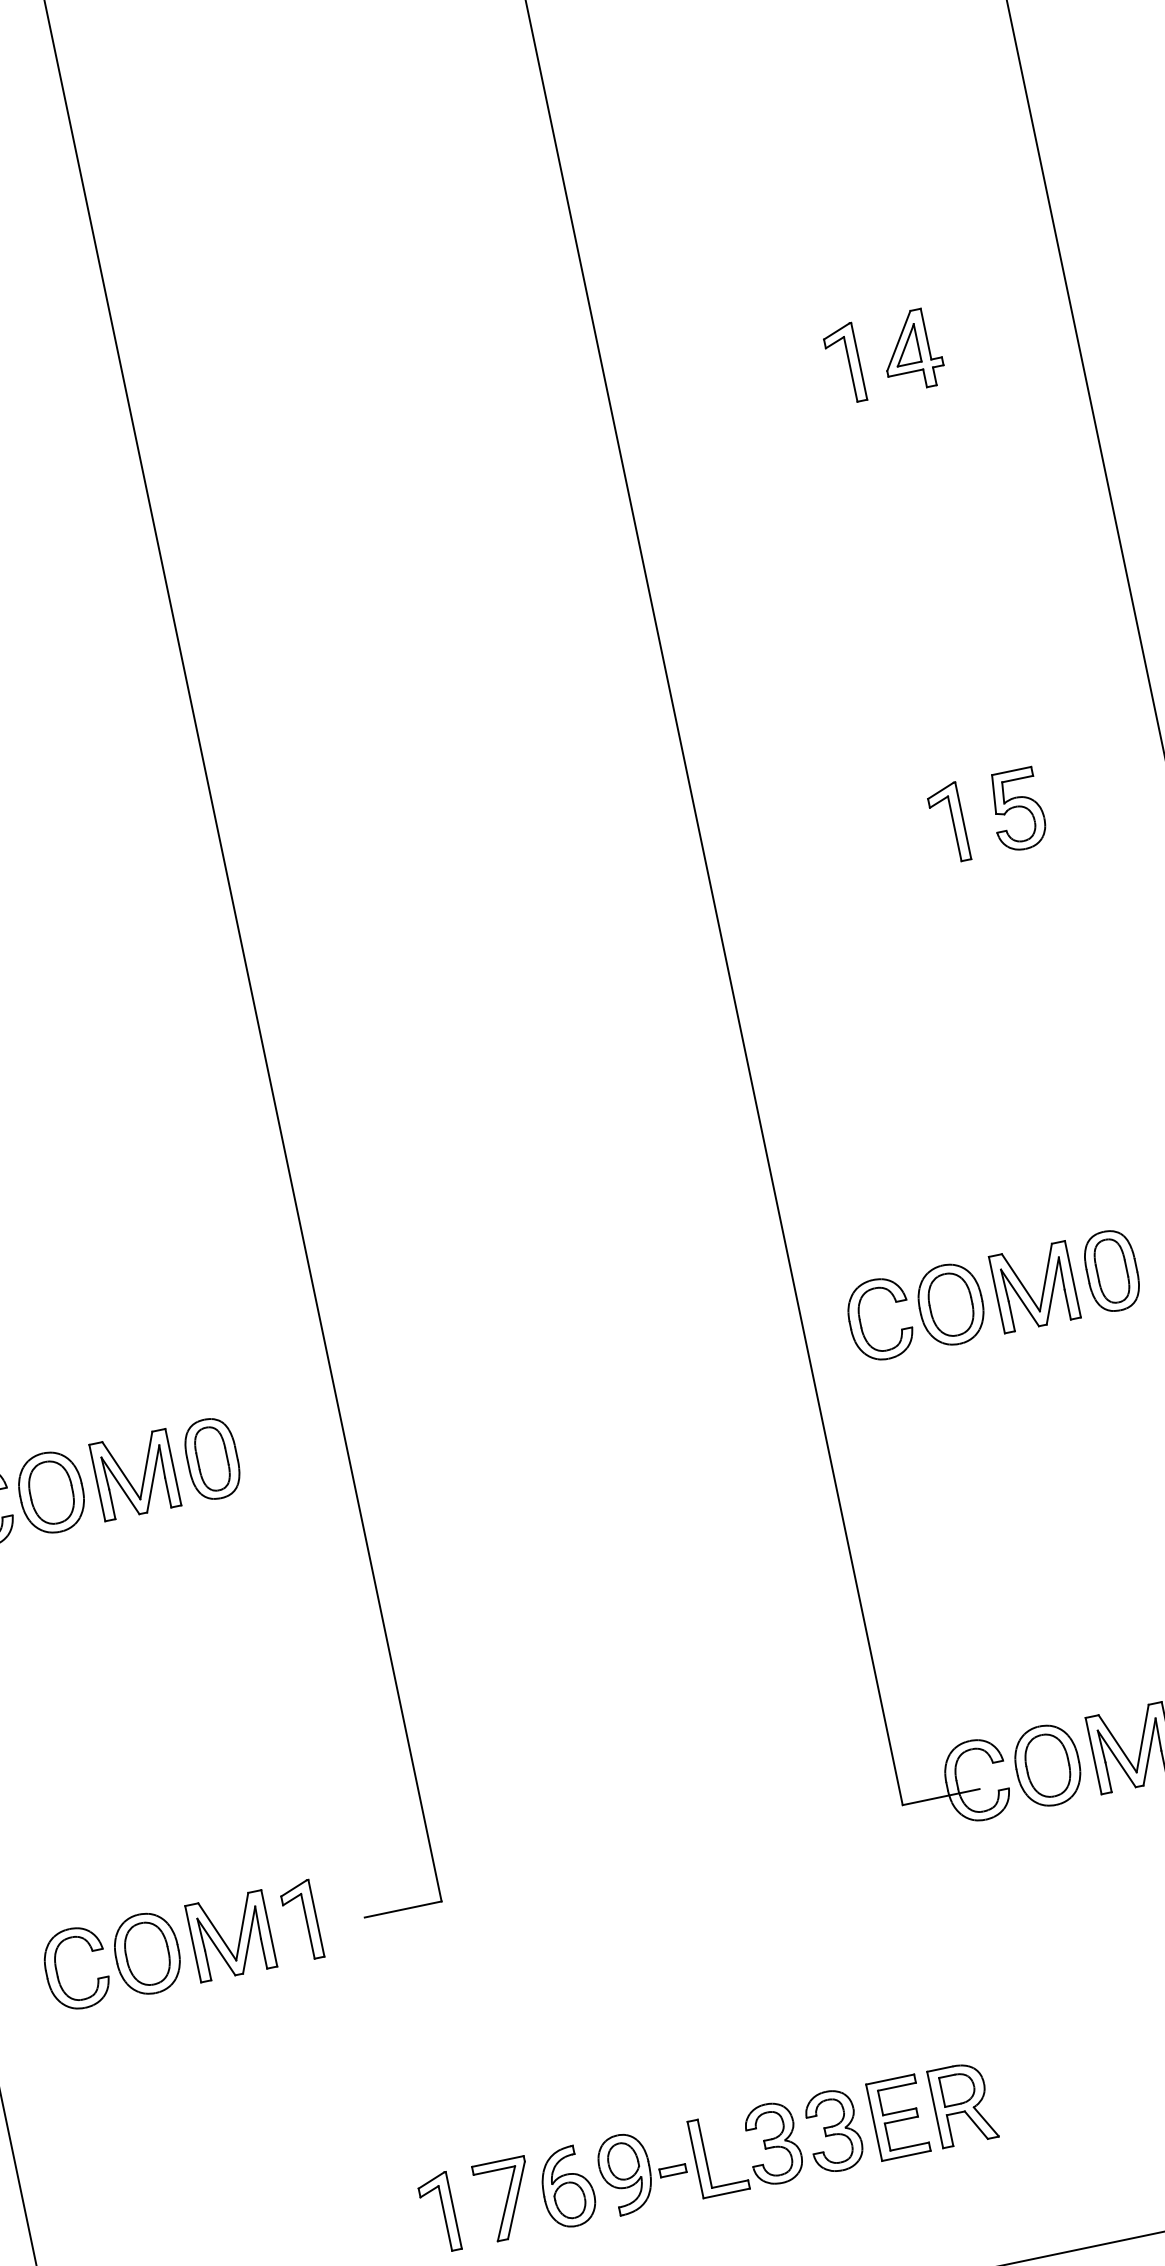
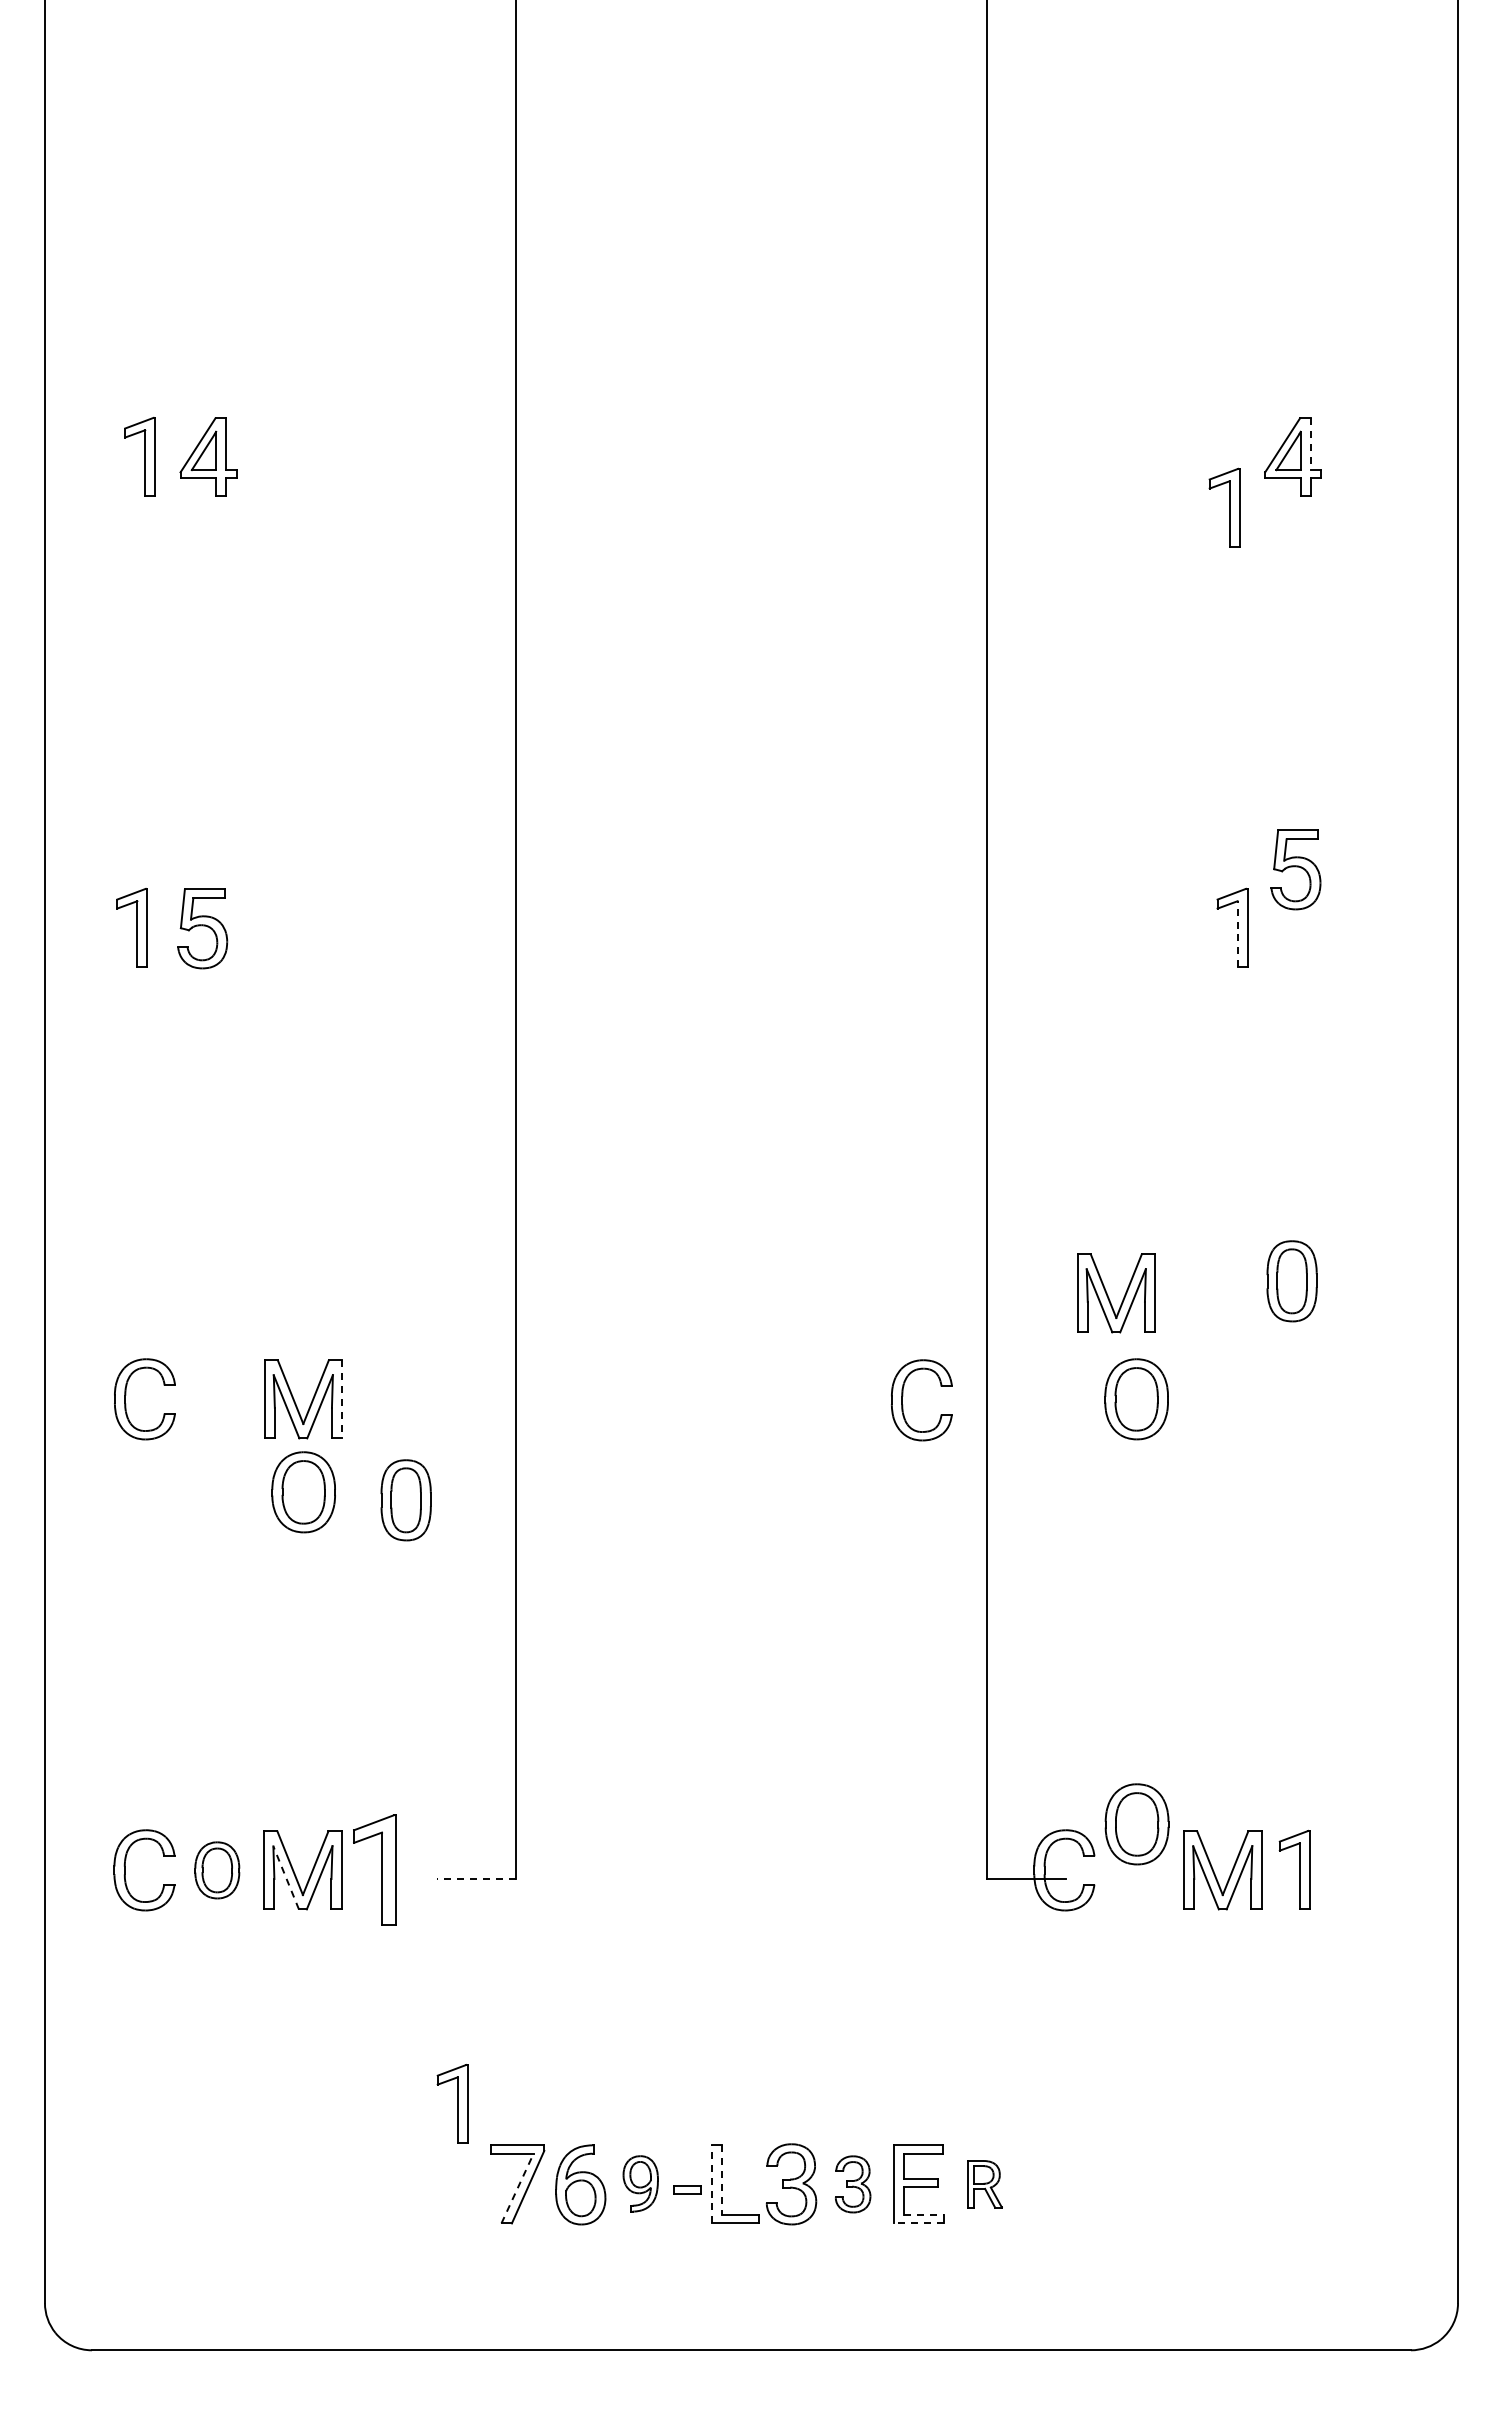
line: (925, 334) -> (1310, 444), solid -> dashed
part: (844, 363) -> (1224, 507), moved
part: (1017, 809) -> (1295, 869), moved
line: (954, 828) -> (1237, 933), solid -> dashed
part: (1111, 1271) -> (1291, 1281), moved
part: (1043, 1286) -> (1124, 1294), moved
part: (861, 1319) -> (903, 1396), moved
part: (211, 1459) -> (405, 1500), moved
line: (173, 1467) -> (342, 1399), solid -> dashed
part: (51, 1492) -> (303, 1492), moved
part: (1047, 1765) -> (1136, 1824), moved
line: (403, 1909) -> (476, 1879), solid -> dashed
part: (301, 1920) -> (374, 1869), size x1.4
line: (215, 1946) -> (285, 1877), solid -> dashed
part: (147, 1953) -> (217, 1870), size x0.7
part: (962, 2104) -> (984, 2184), size x0.6
part: (833, 2131) -> (852, 2184), size x0.7
line: (910, 2147) -> (924, 2215), solid -> dashed
line: (705, 2154) -> (722, 2180), solid -> dashed
line: (906, 2156) -> (918, 2223), solid -> dashed
line: (695, 2159) -> (711, 2183), solid -> dashed
part: (625, 2173) -> (640, 2183), size x0.7
line: (506, 2203) -> (517, 2188), solid -> dashed
part: (438, 2212) -> (452, 2103), moved

